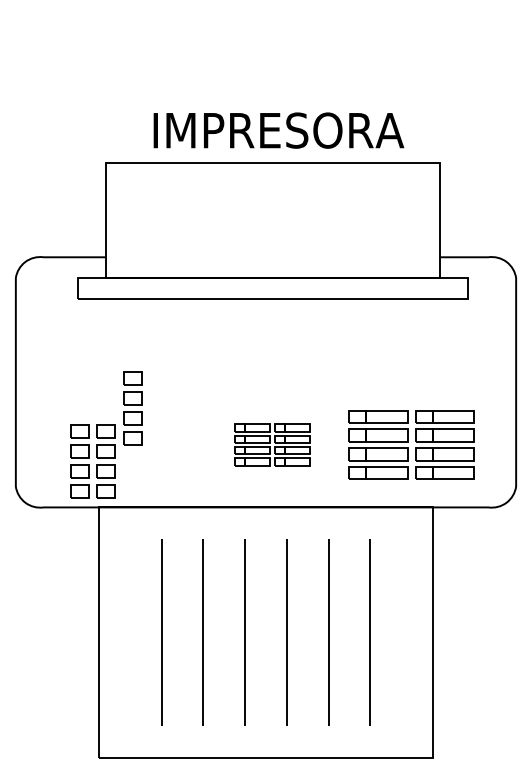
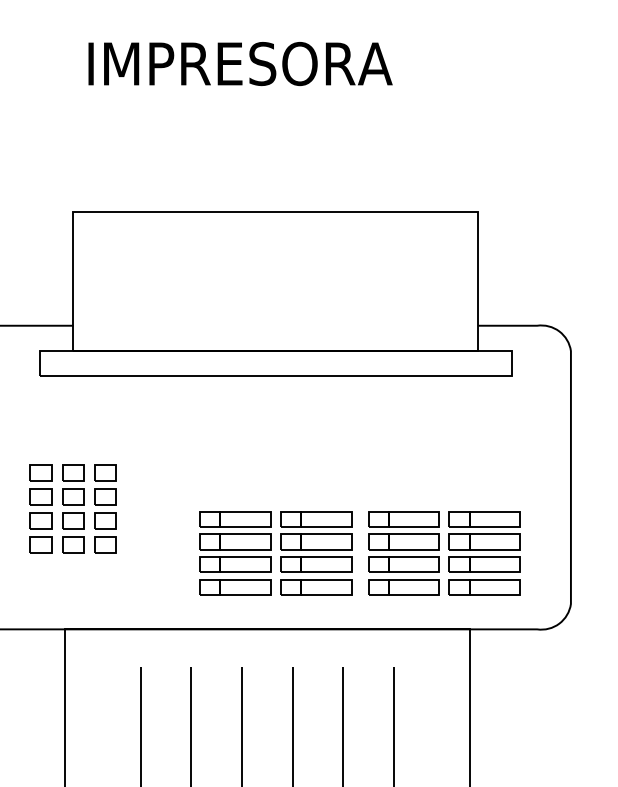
text: (278, 130) -> (240, 63), moved
part: (272, 444) -> (275, 552), size x1.67
part: (92, 461) -> (56, 509), moved

